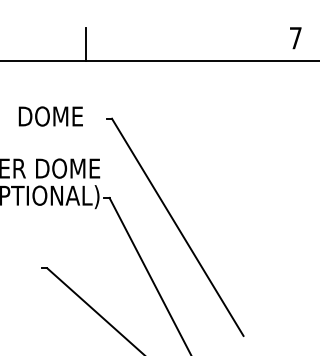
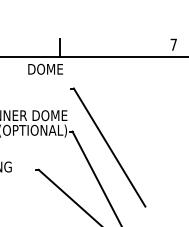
text: (50, 114) -> (45, 68), moved

